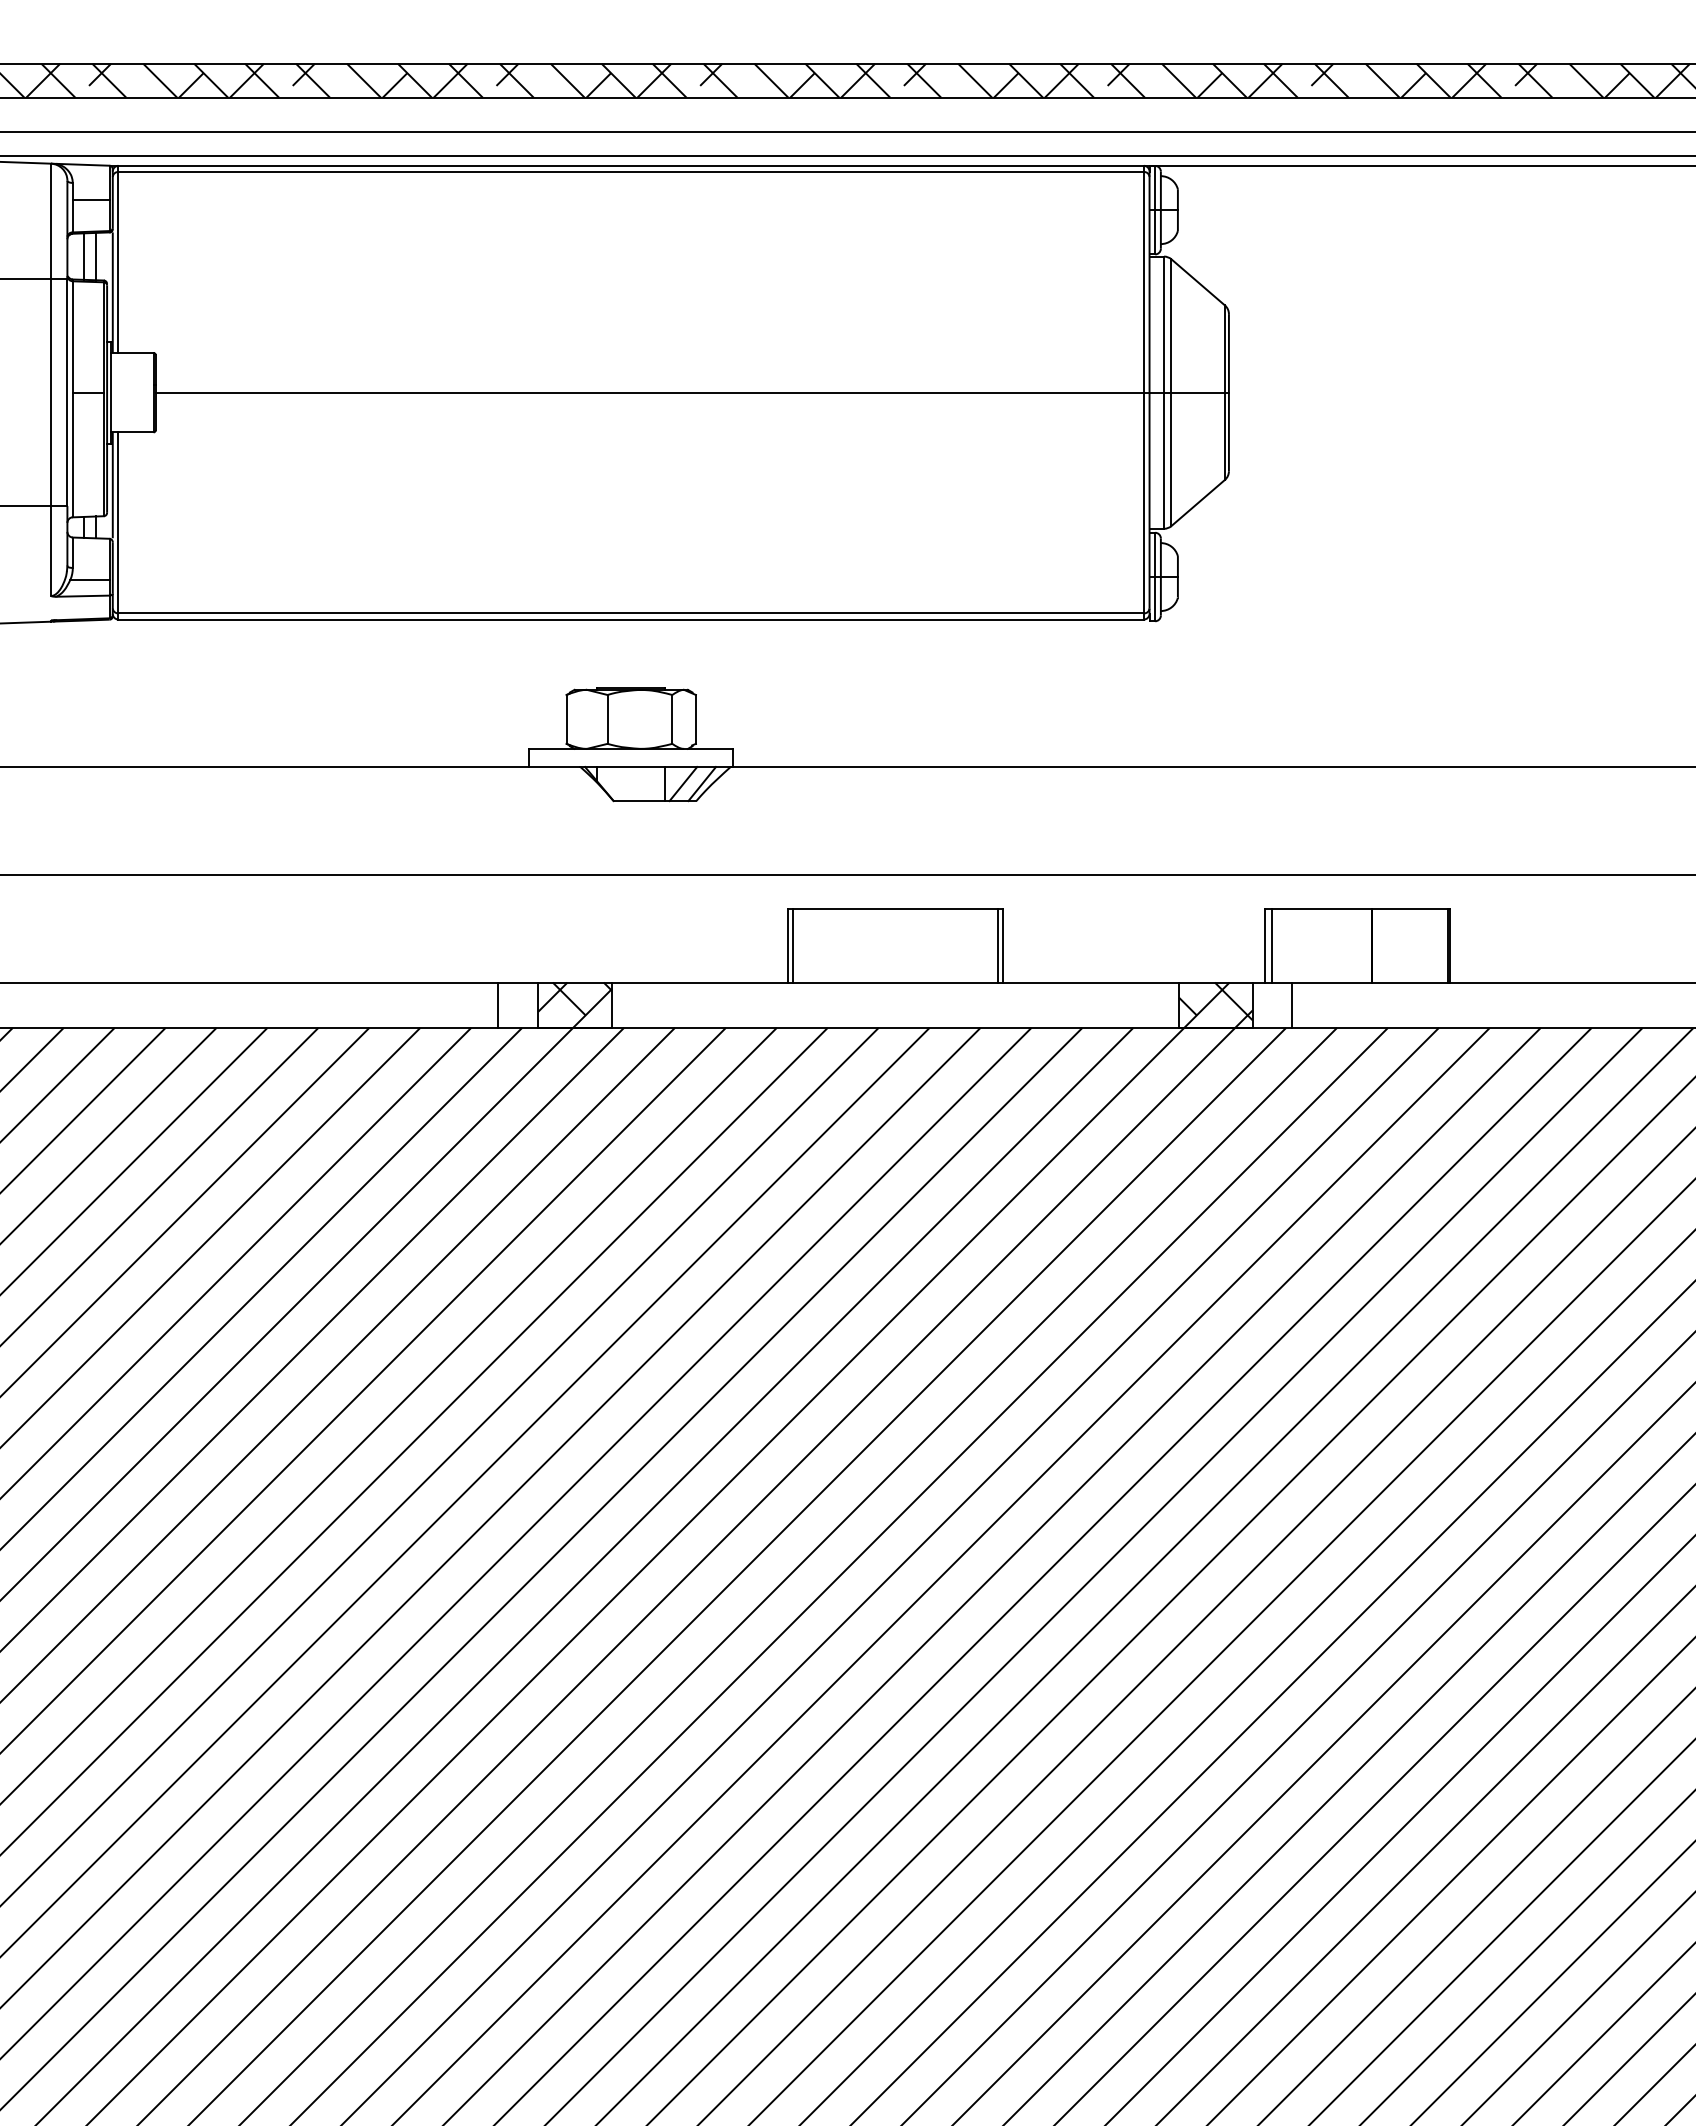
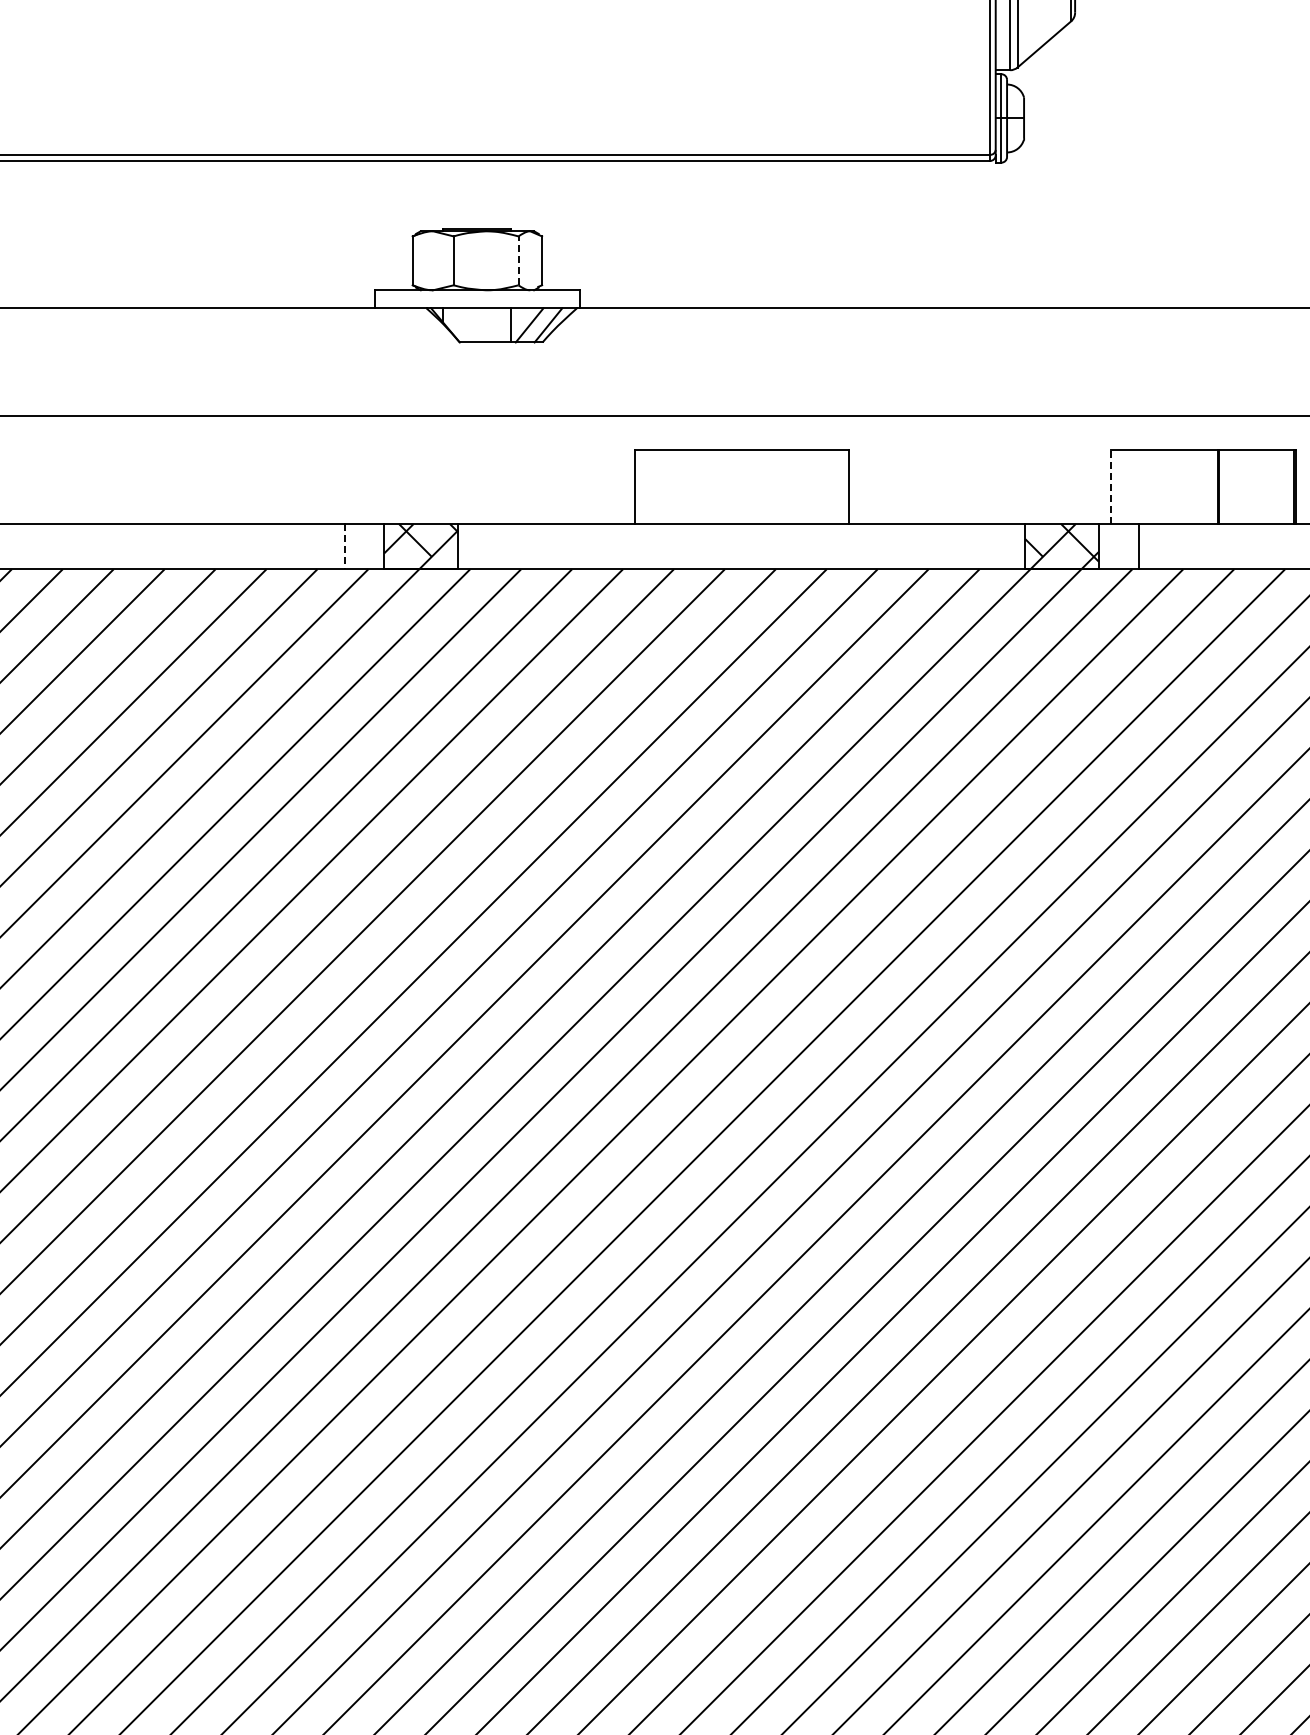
line: (672, 718) -> (518, 259), solid -> dashed
line: (793, 945) -> (639, 486), removed
line: (997, 945) -> (843, 486), removed
line: (1264, 945) -> (1110, 486), solid -> dashed
line: (1271, 945) -> (1117, 486), removed
line: (498, 1005) -> (344, 546), solid -> dashed

